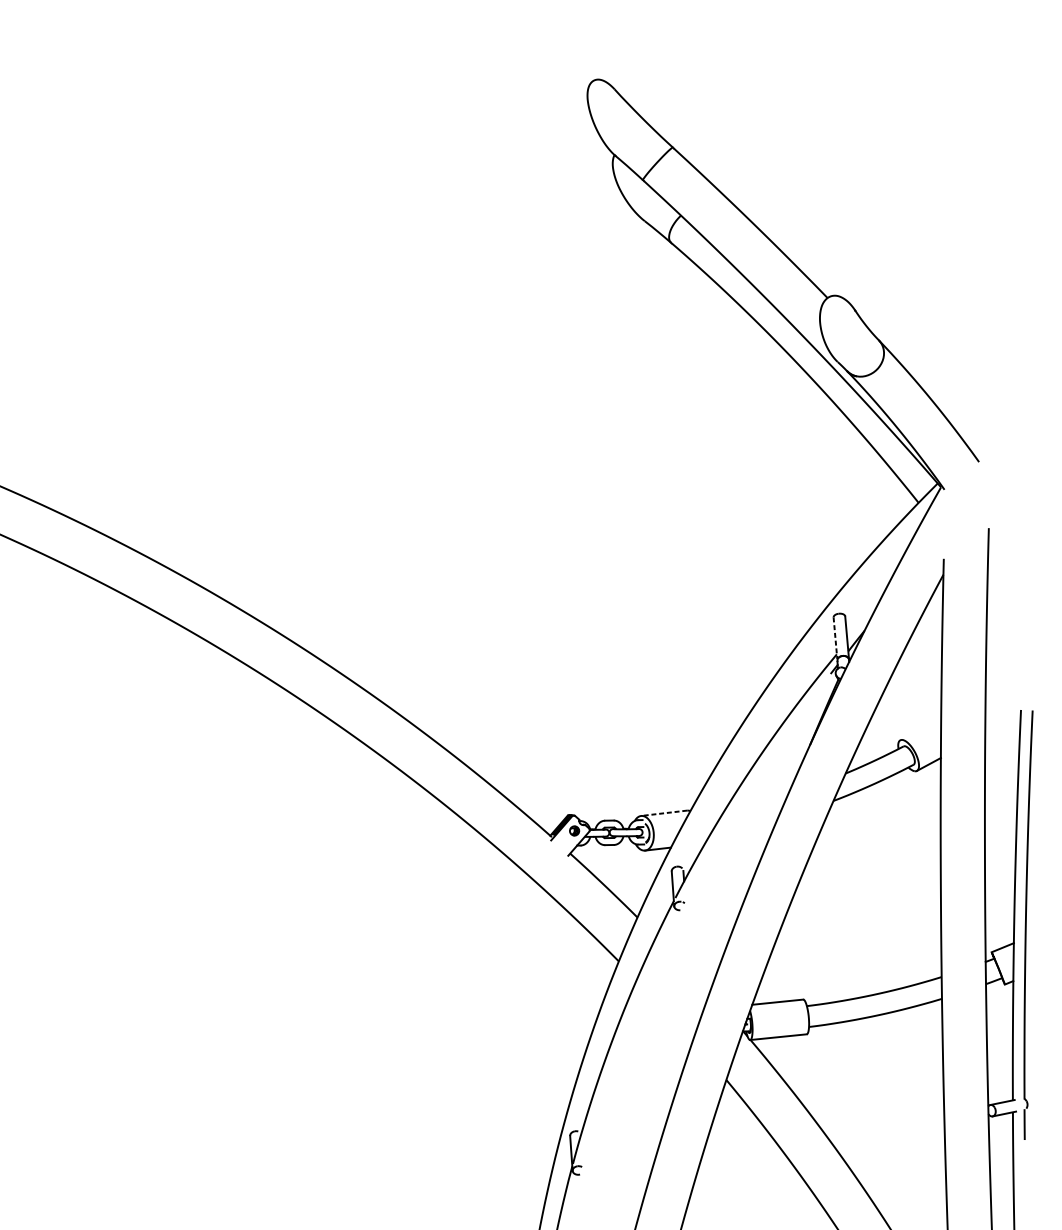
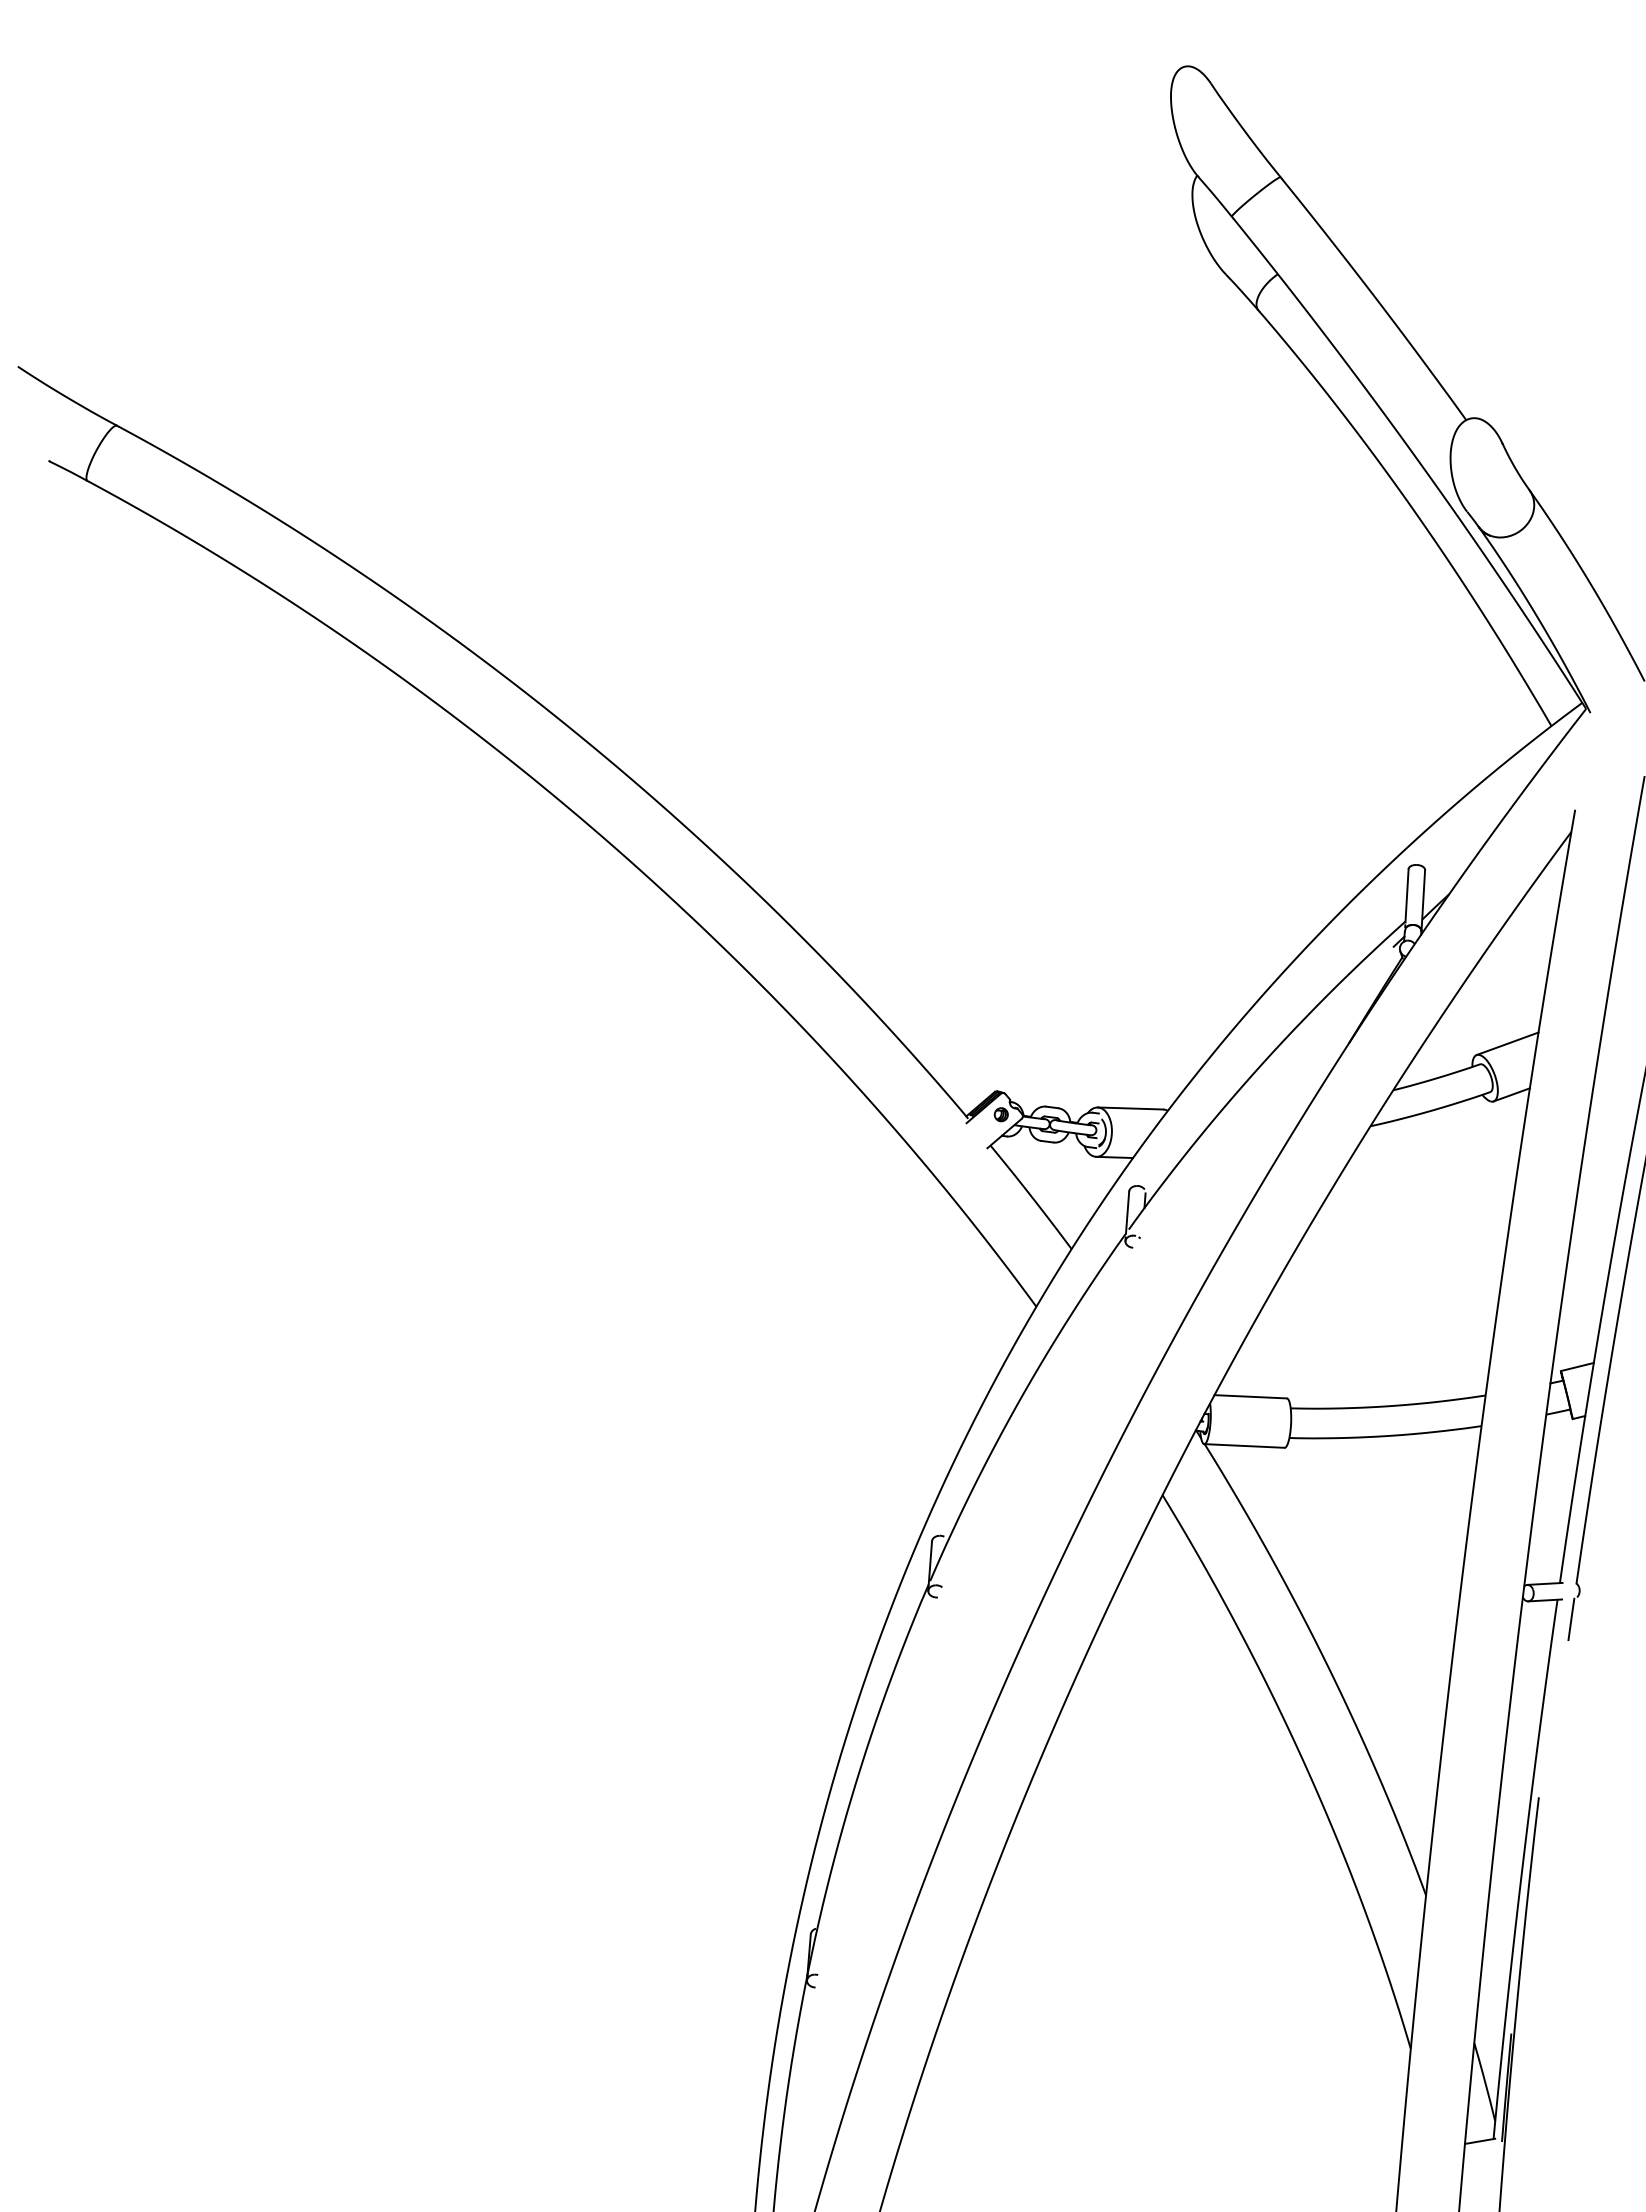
line: (835, 636) -> (1407, 895), dashed -> solid
line: (920, 729) -> (1507, 1043), added
line: (664, 813) -> (1130, 1108), dashed -> solid

